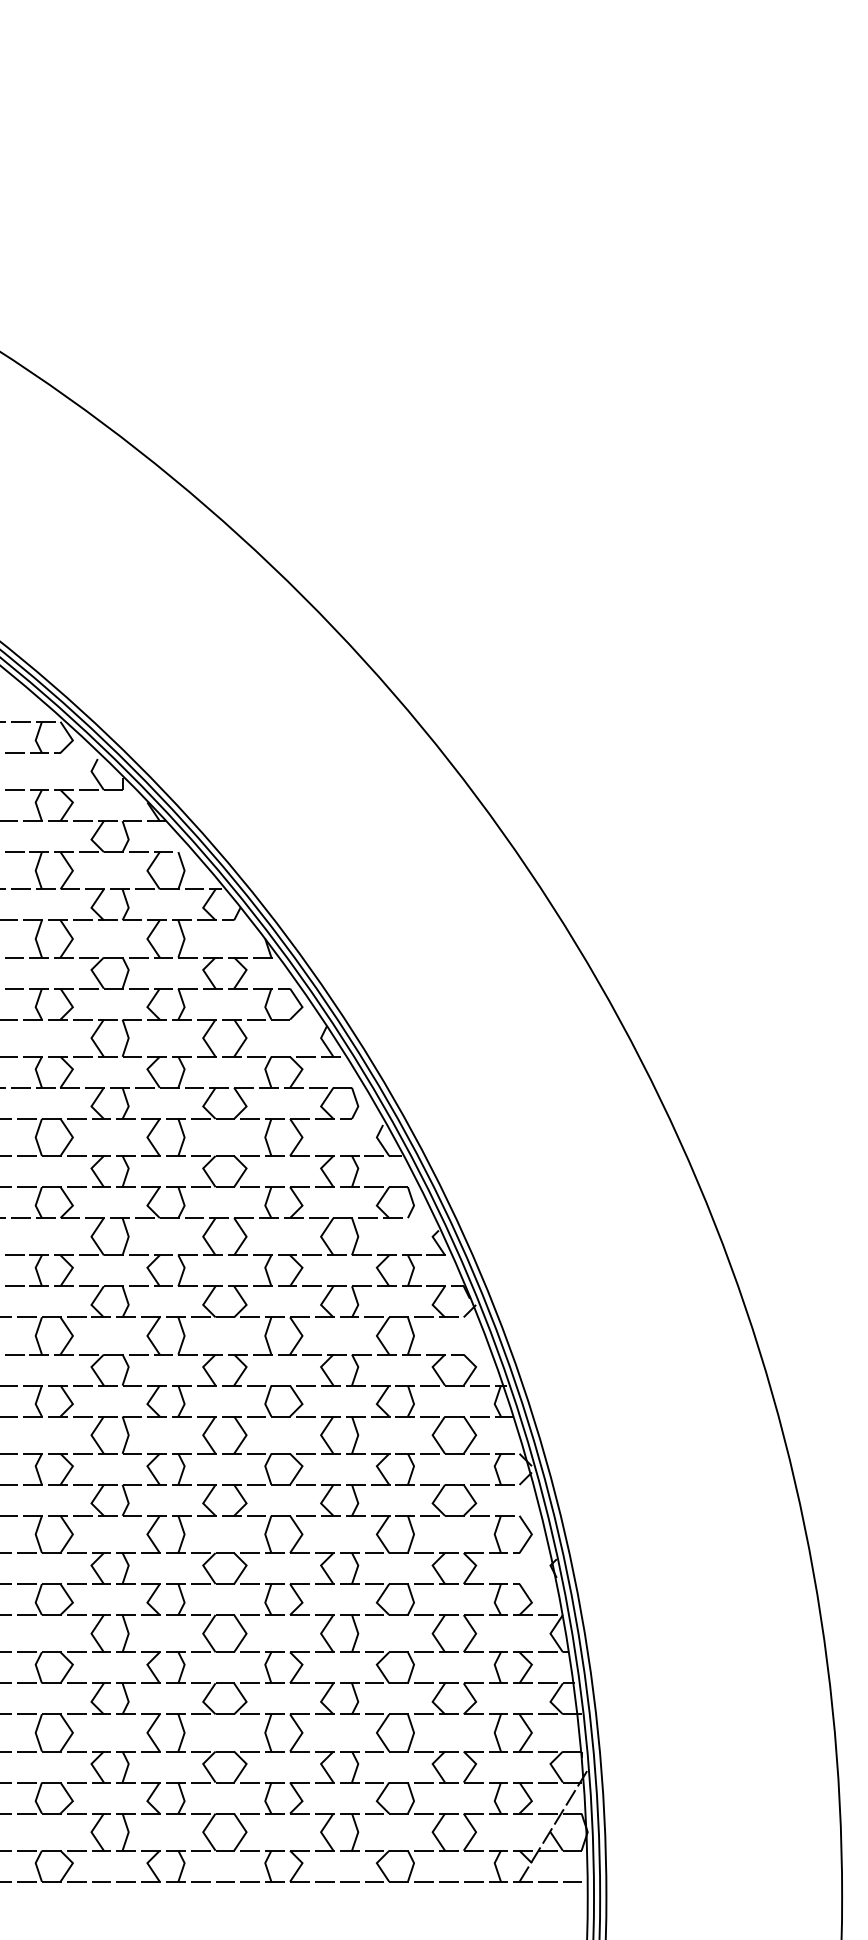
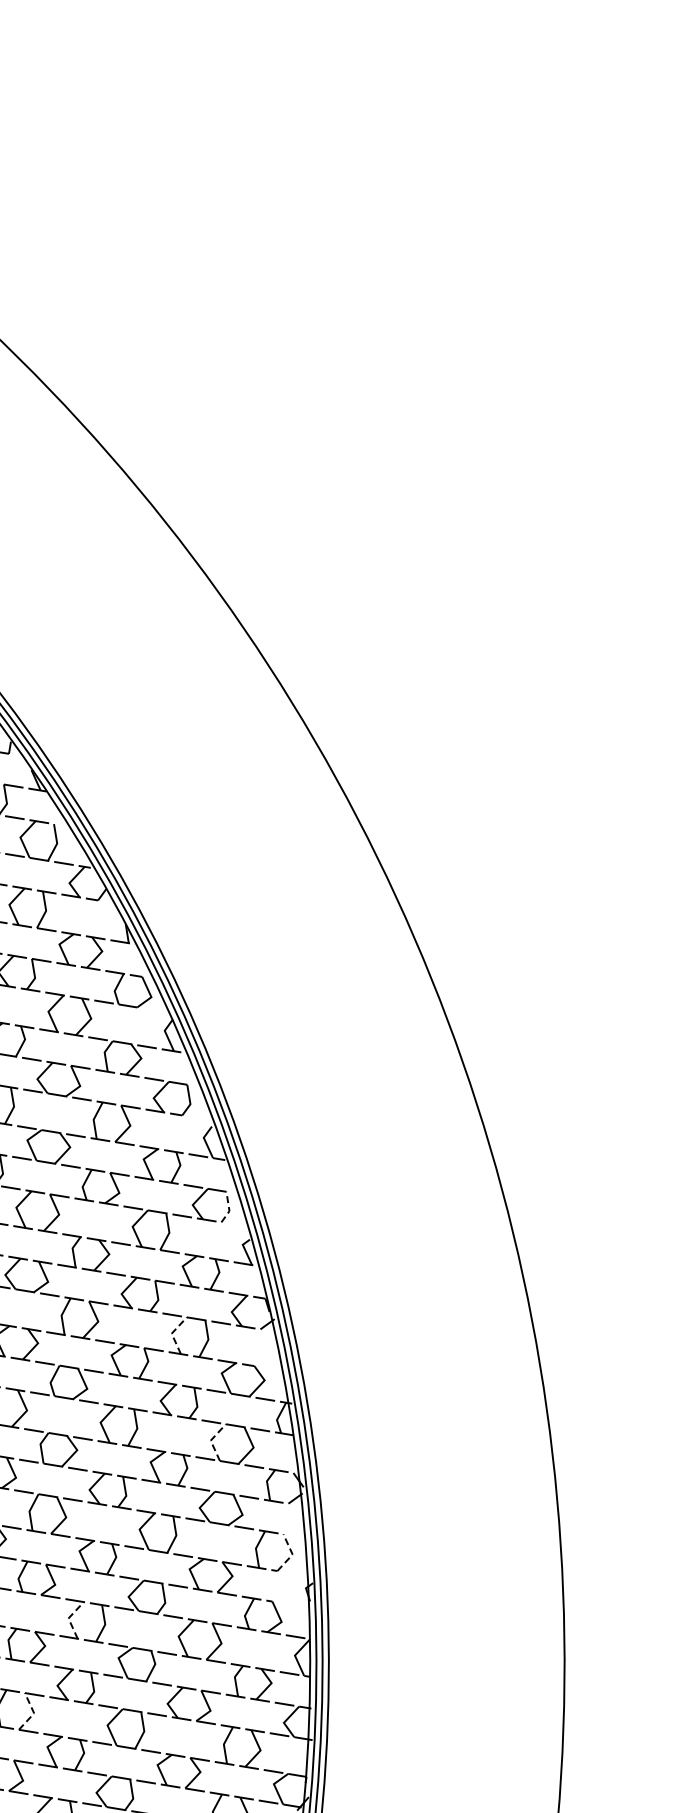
line: (413, 1202) -> (229, 1207), solid -> dashed
line: (376, 1335) -> (171, 1333), solid -> dashed
line: (432, 1435) -> (210, 1440), solid -> dashed
line: (531, 1534) -> (292, 1554), solid -> dashed
line: (321, 1633) -> (68, 1618), solid -> dashed
line: (302, 1732) -> (34, 1713), solid -> dashed

